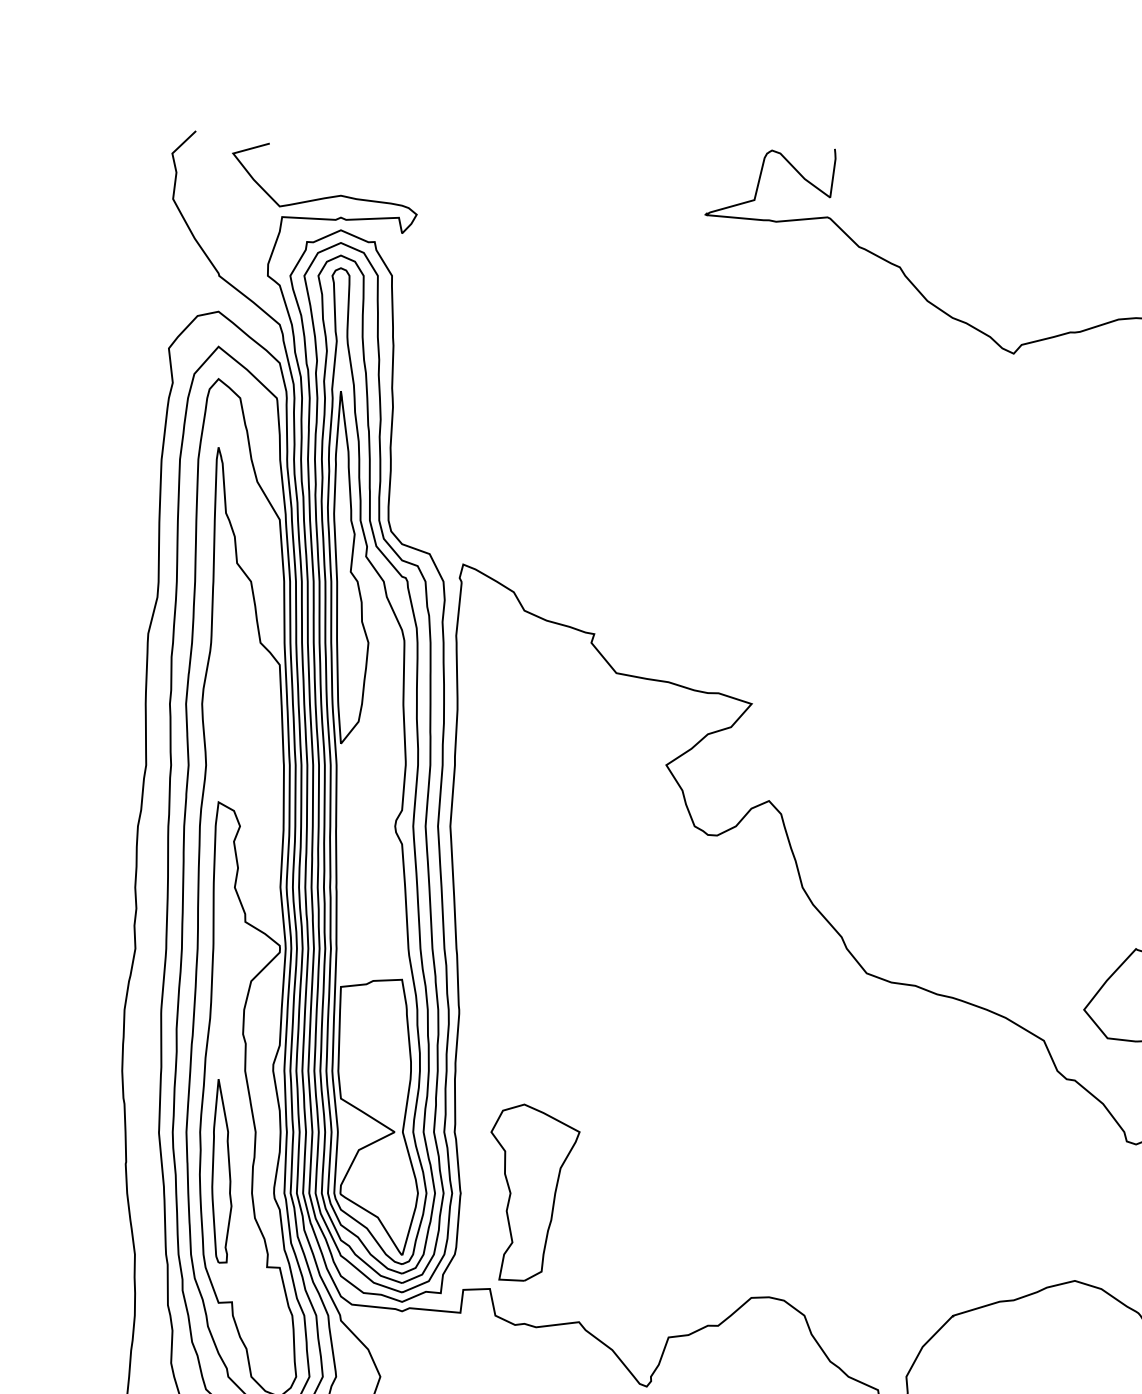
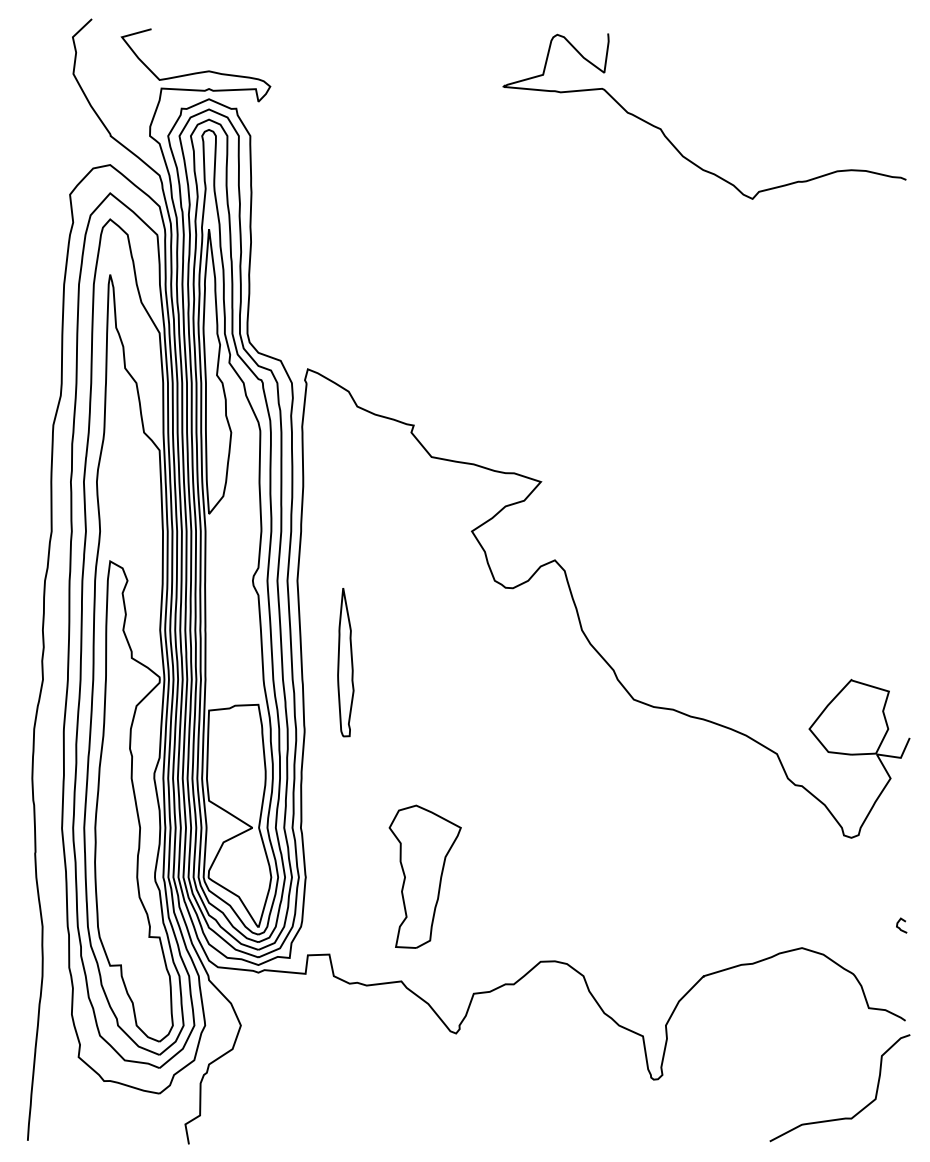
part: (221, 1171) -> (345, 662), moved
part: (534, 1192) -> (424, 876), moved

